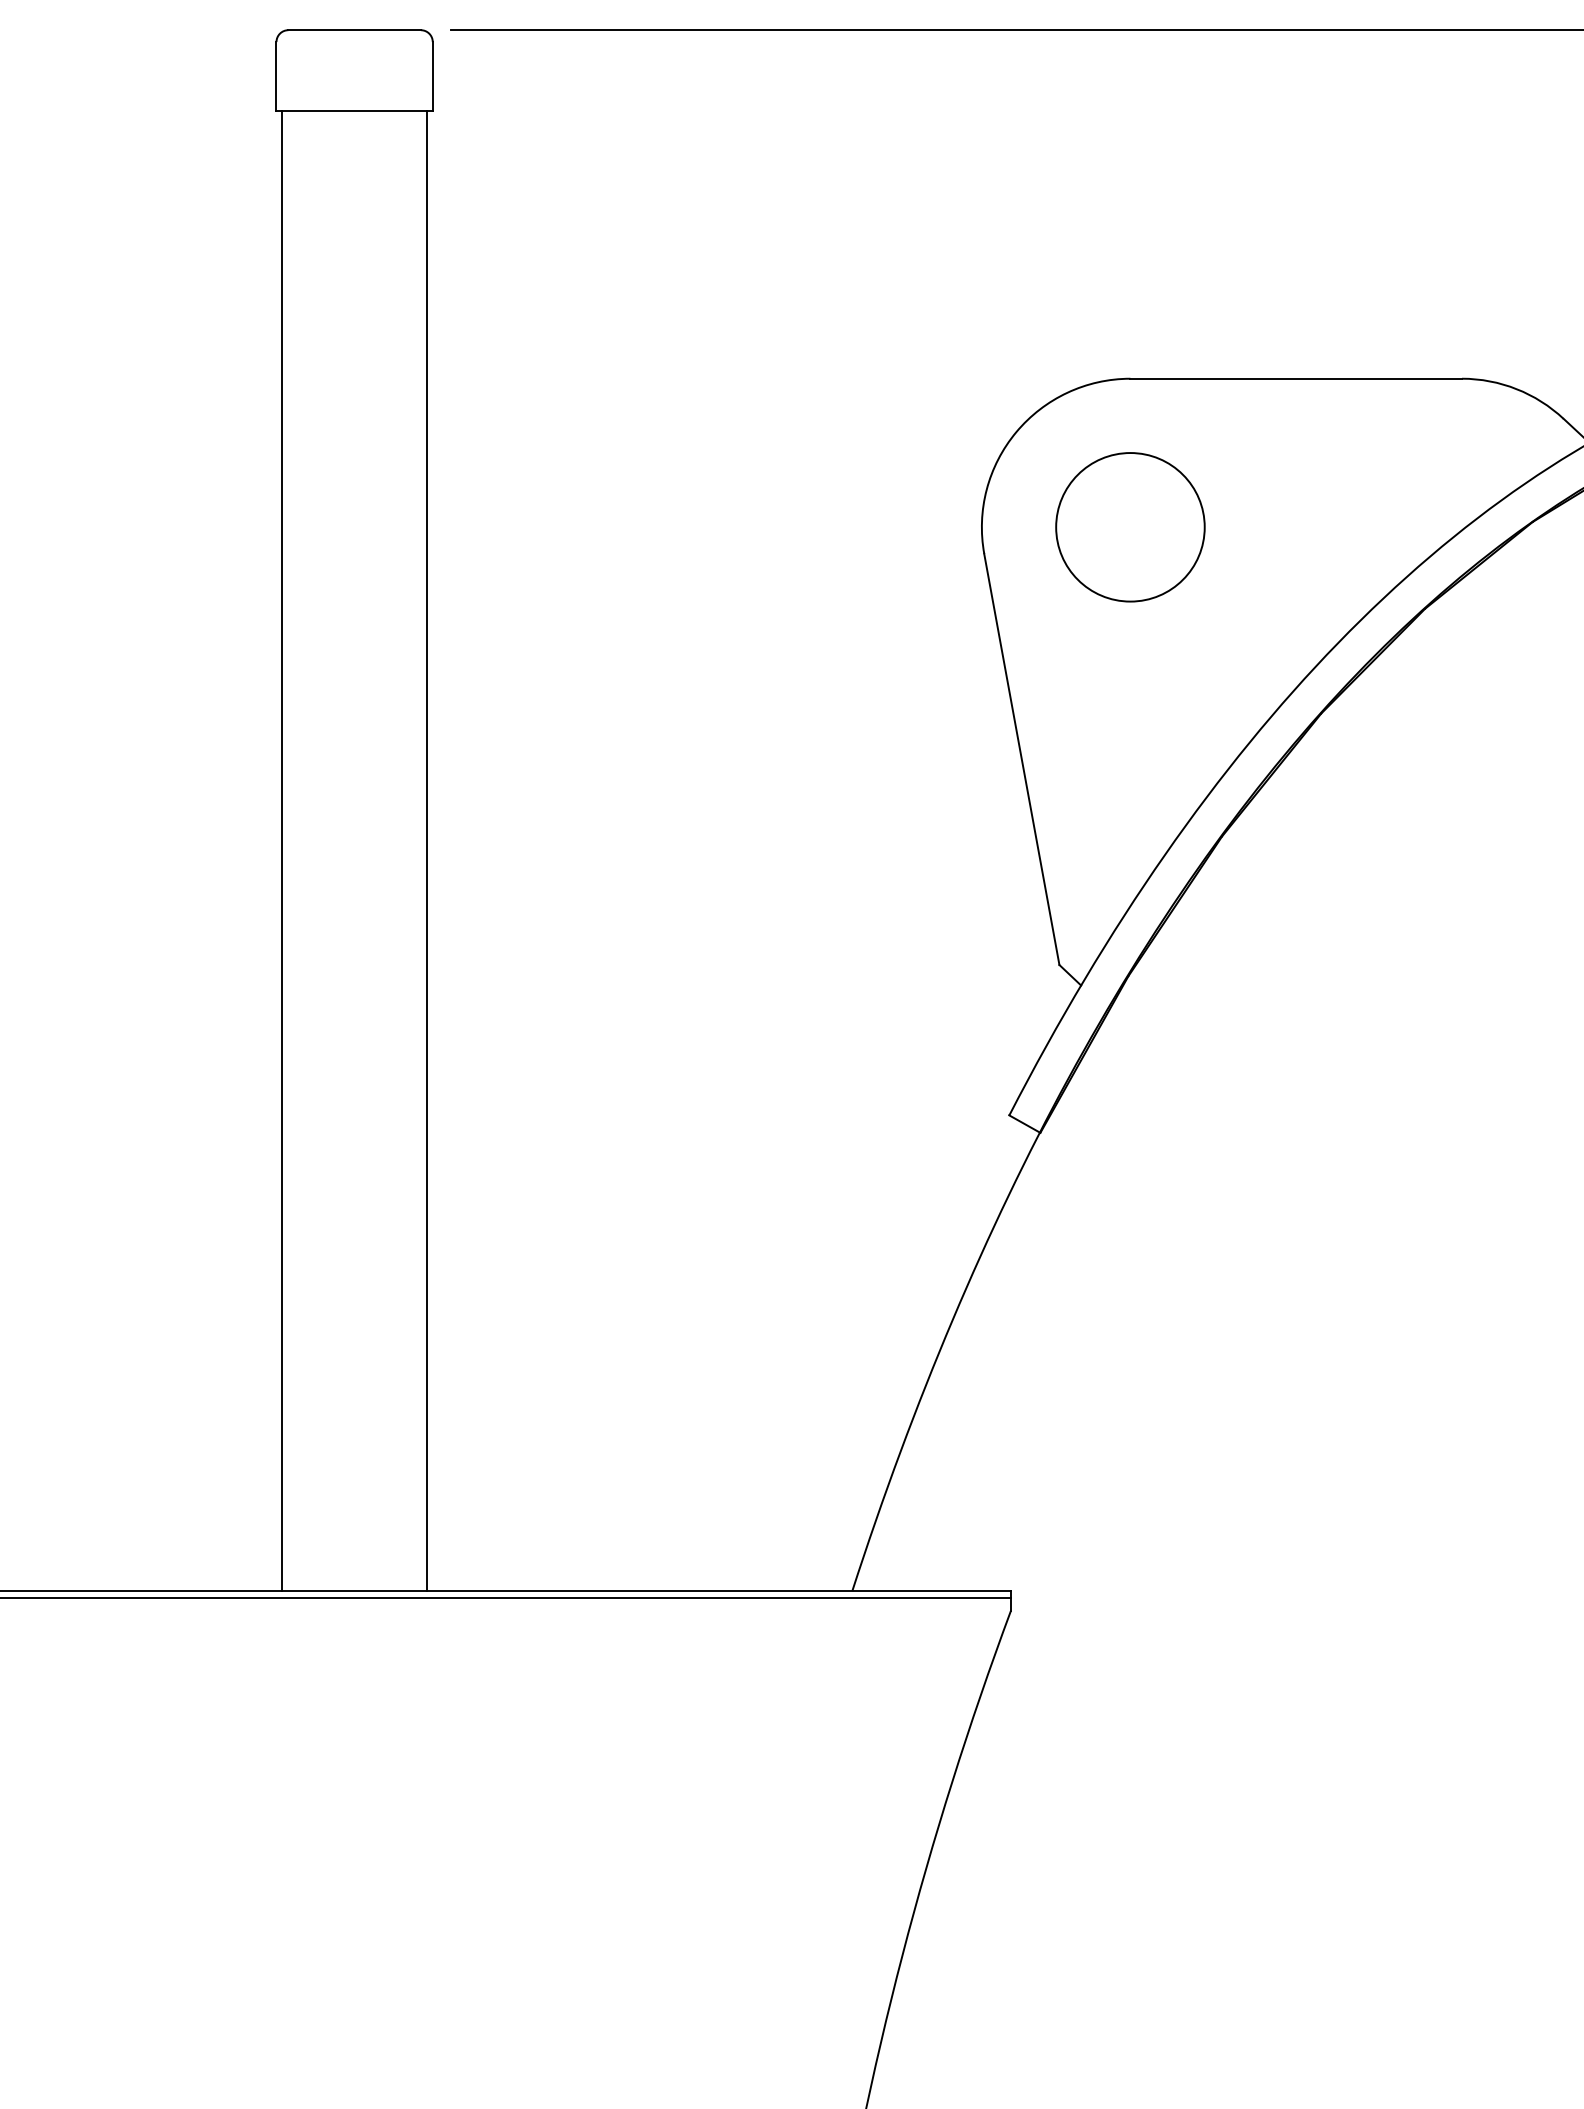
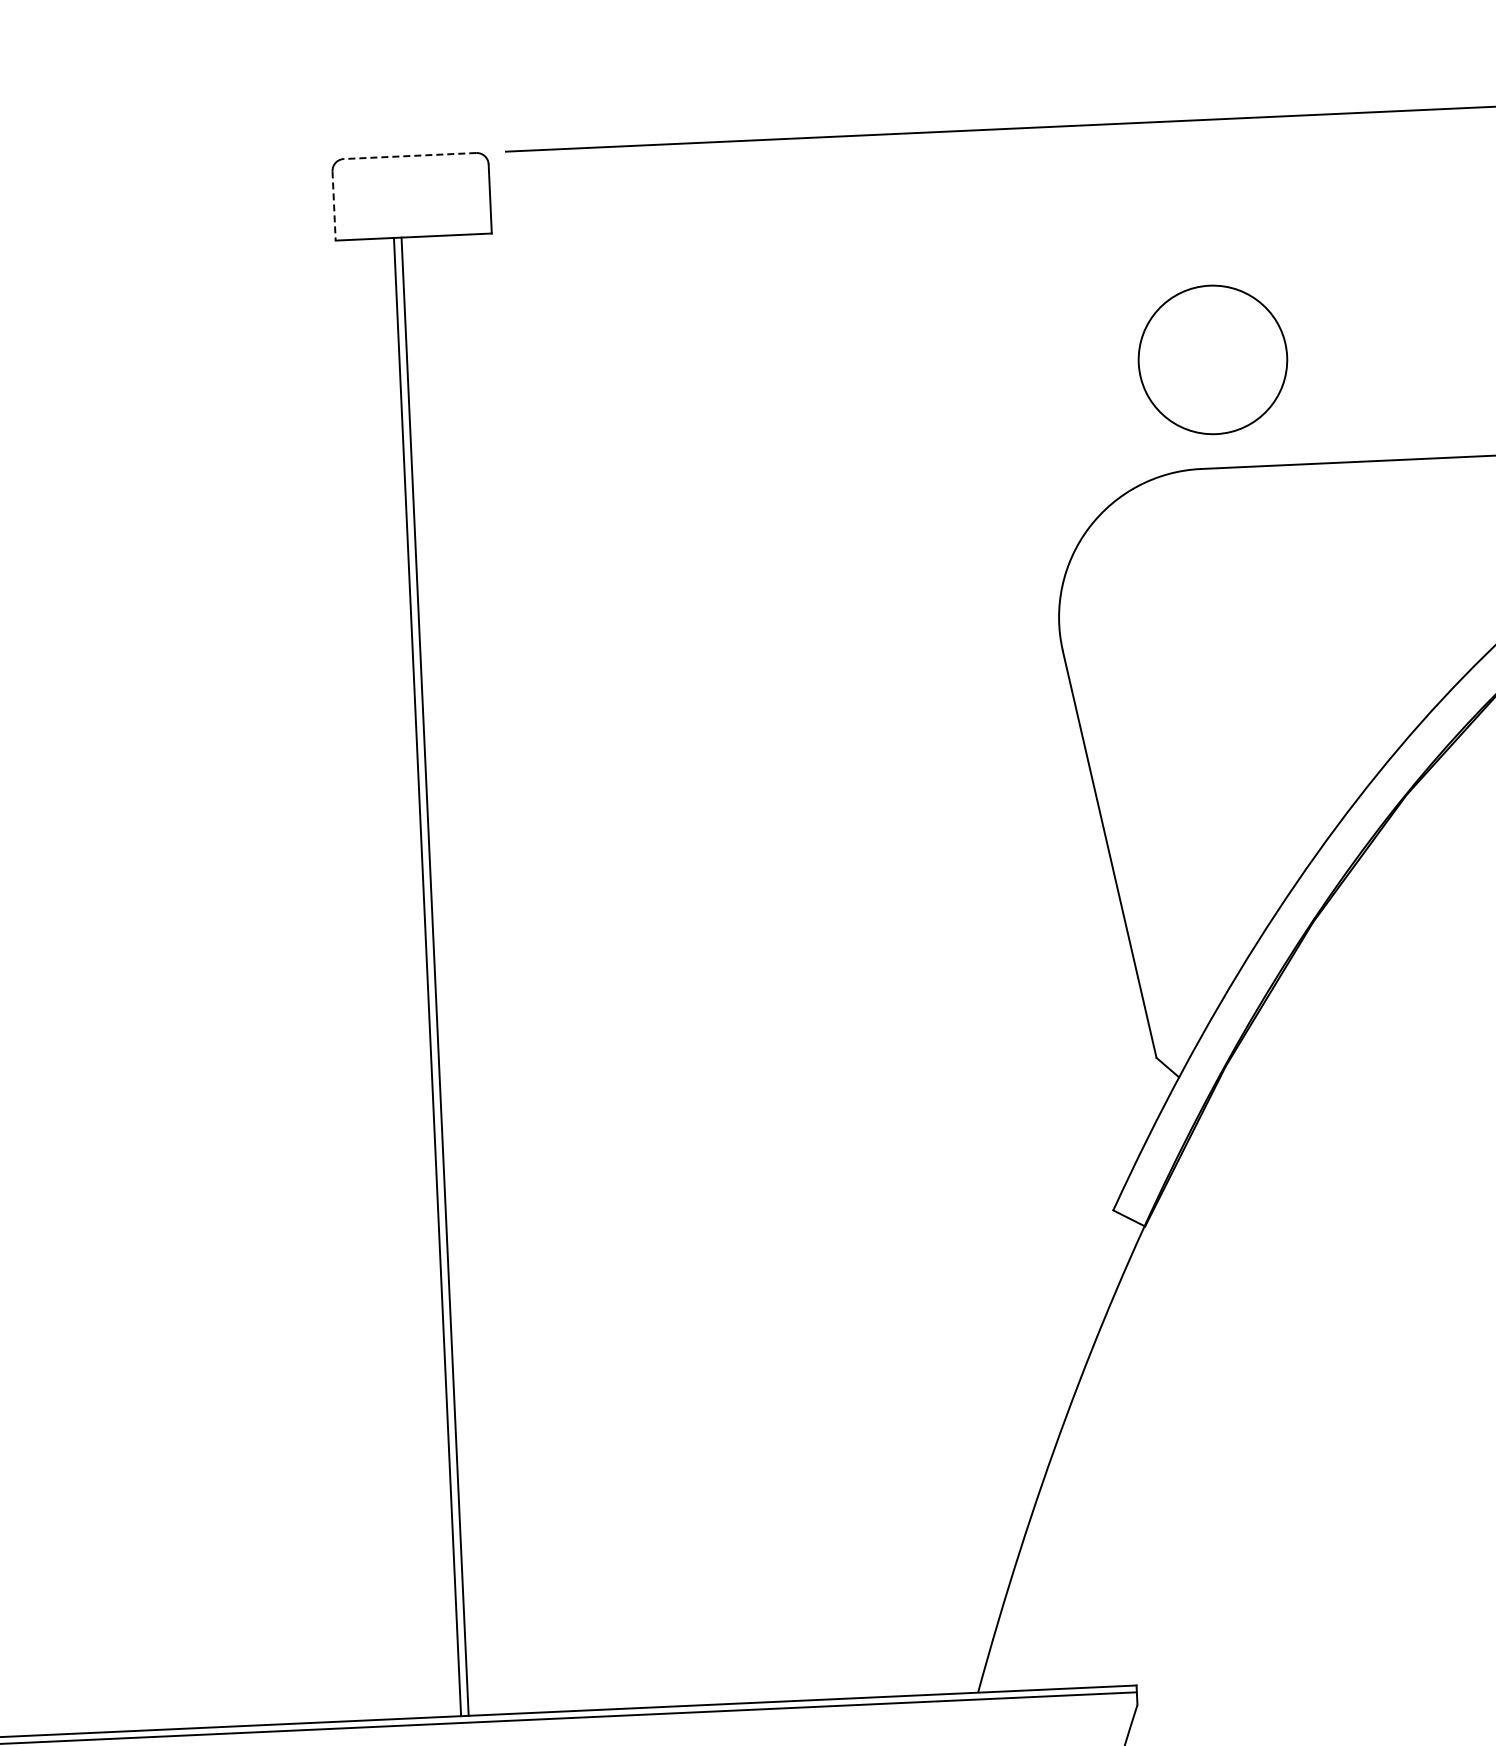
line: (354, 30) -> (409, 156), solid -> dashed
line: (276, 76) -> (334, 205), solid -> dashed
circle: (1130, 527) -> (1213, 360), moved
line: (282, 851) -> (435, 977), moved
line: (426, 851) -> (427, 977), moved

